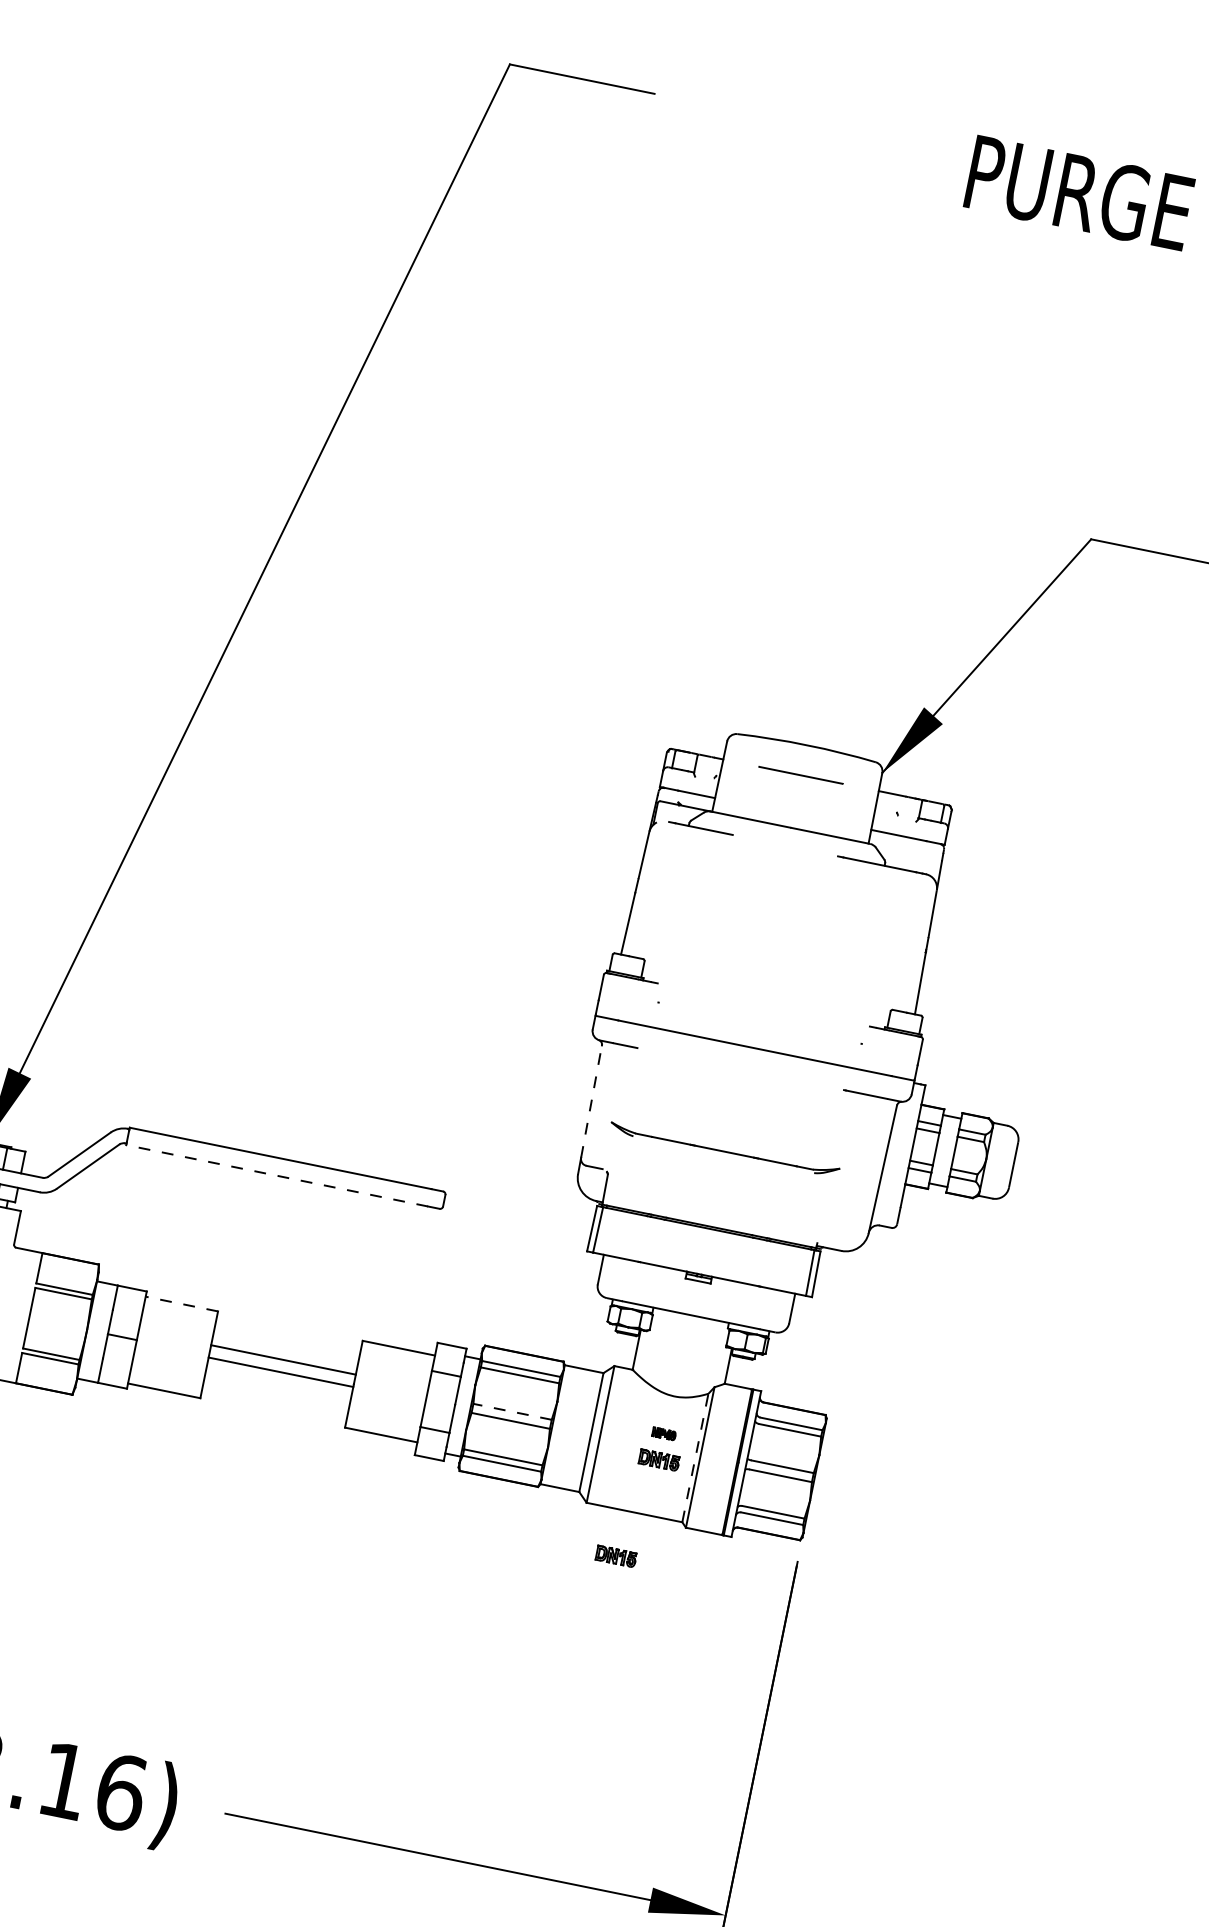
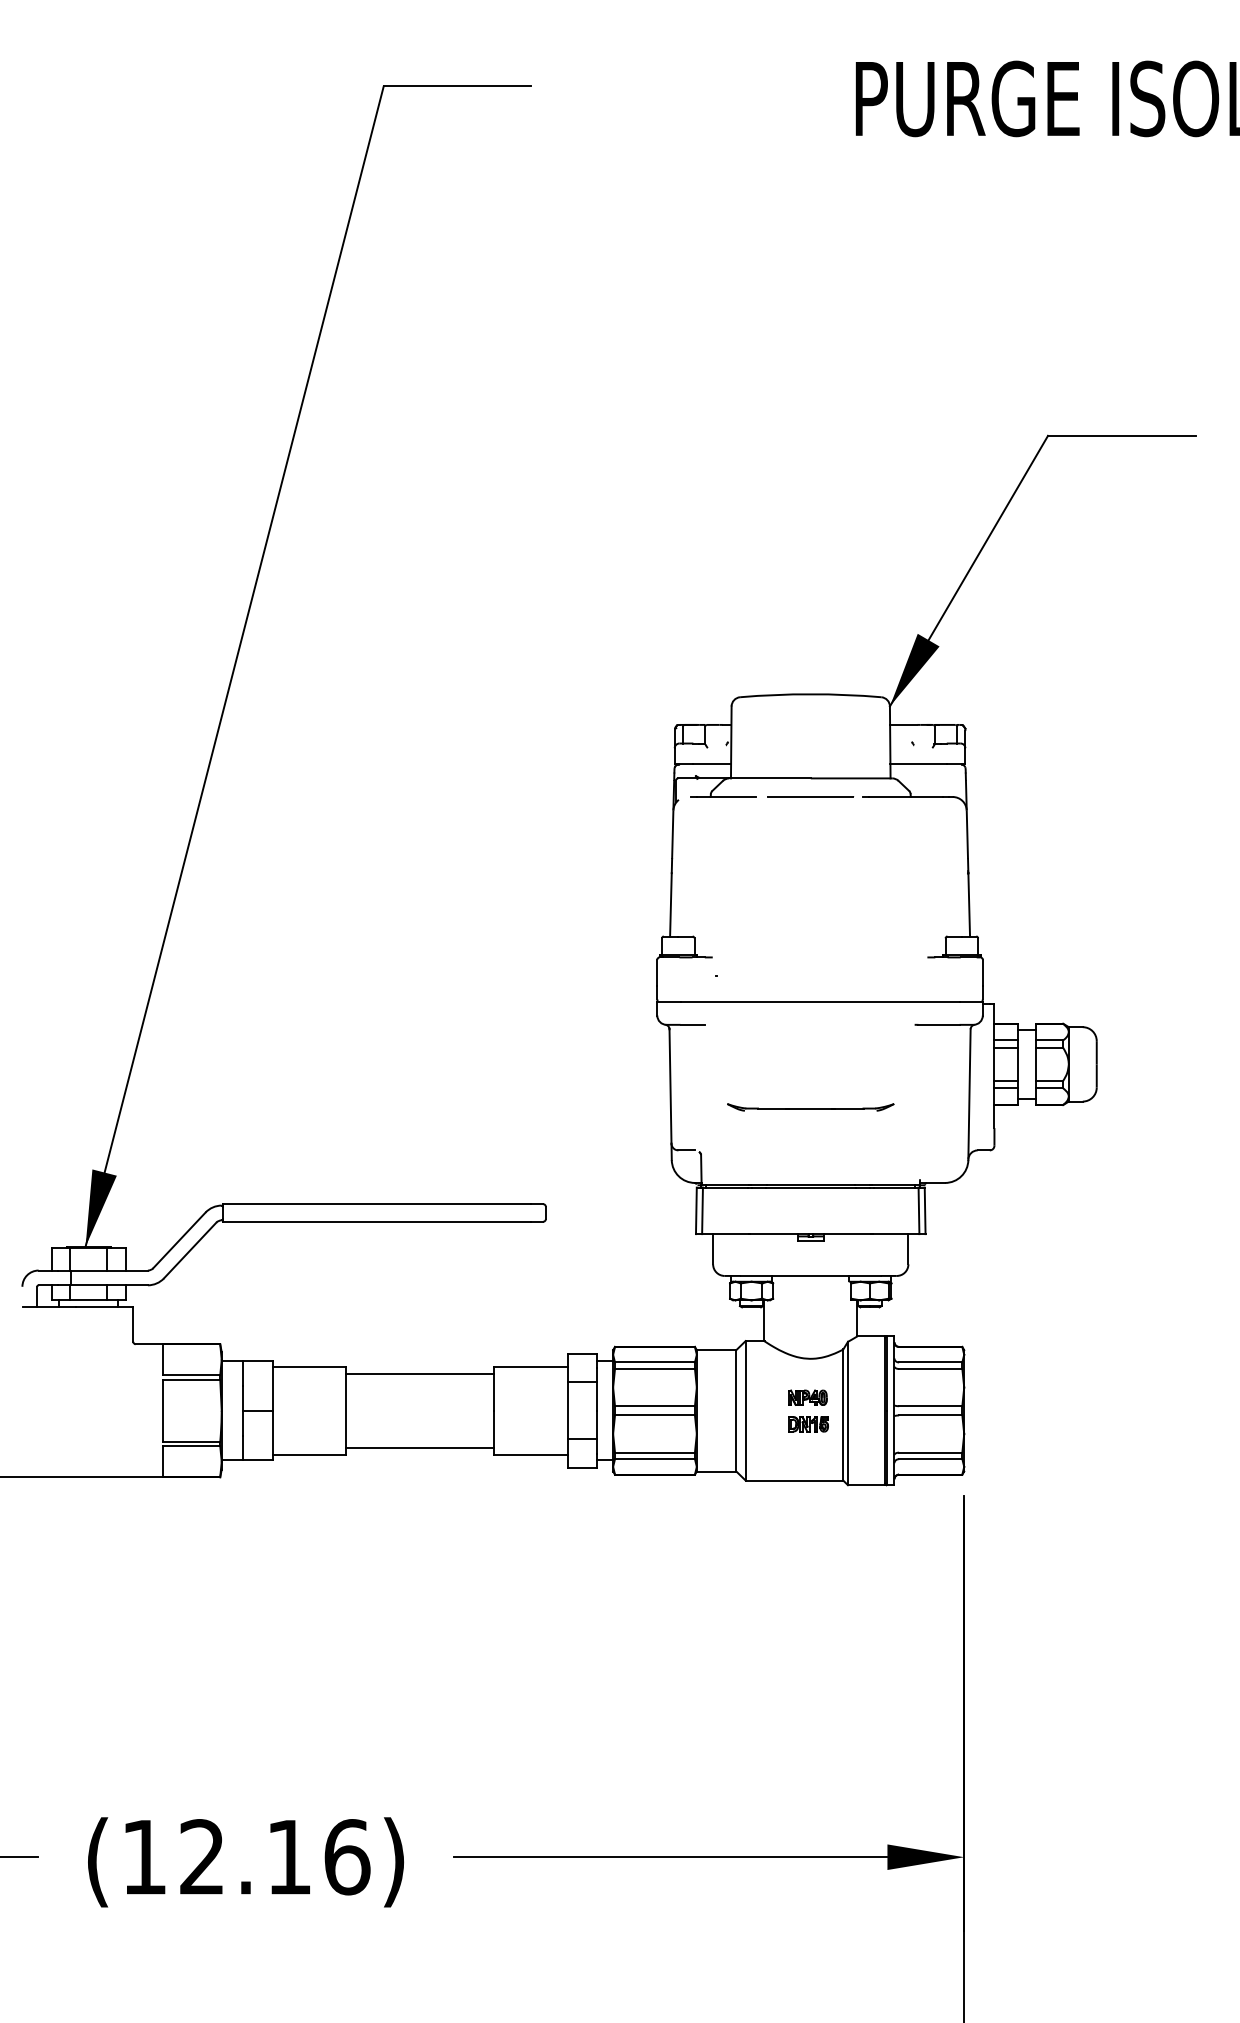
line: (800, 774) -> (810, 796), moved
line: (591, 1100) -> (670, 1085), dashed -> solid
part: (724, 1150) -> (810, 1107), size x0.71
line: (277, 1175) -> (377, 1221), dashed -> solid
line: (181, 1304) -> (309, 1366), dashed -> solid
line: (282, 1360) -> (419, 1448), moved
line: (280, 1372) -> (419, 1373), moved
line: (512, 1412) -> (654, 1406), dashed -> solid
part: (663, 1433) -> (807, 1397), size x1.67
line: (695, 1458) -> (843, 1415), dashed -> solid
part: (616, 1556) -> (785, 1527), removed

